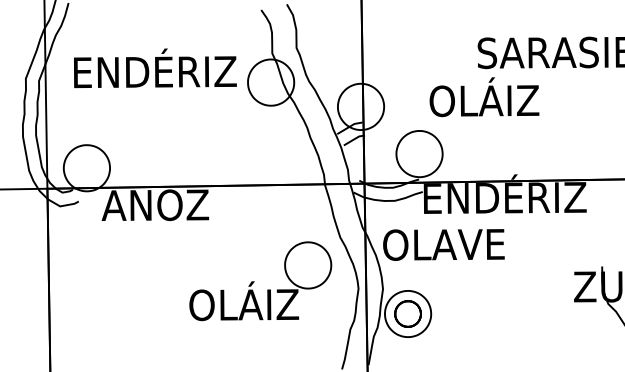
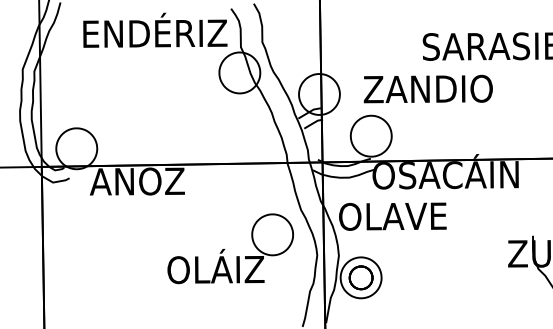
text: (155, 67) -> (155, 29), moved
text: (483, 96) -> (427, 85), OLÁIZ -> ZANDIO
text: (503, 193) -> (445, 171), ENDÉRIZ -> OSACÁIN

